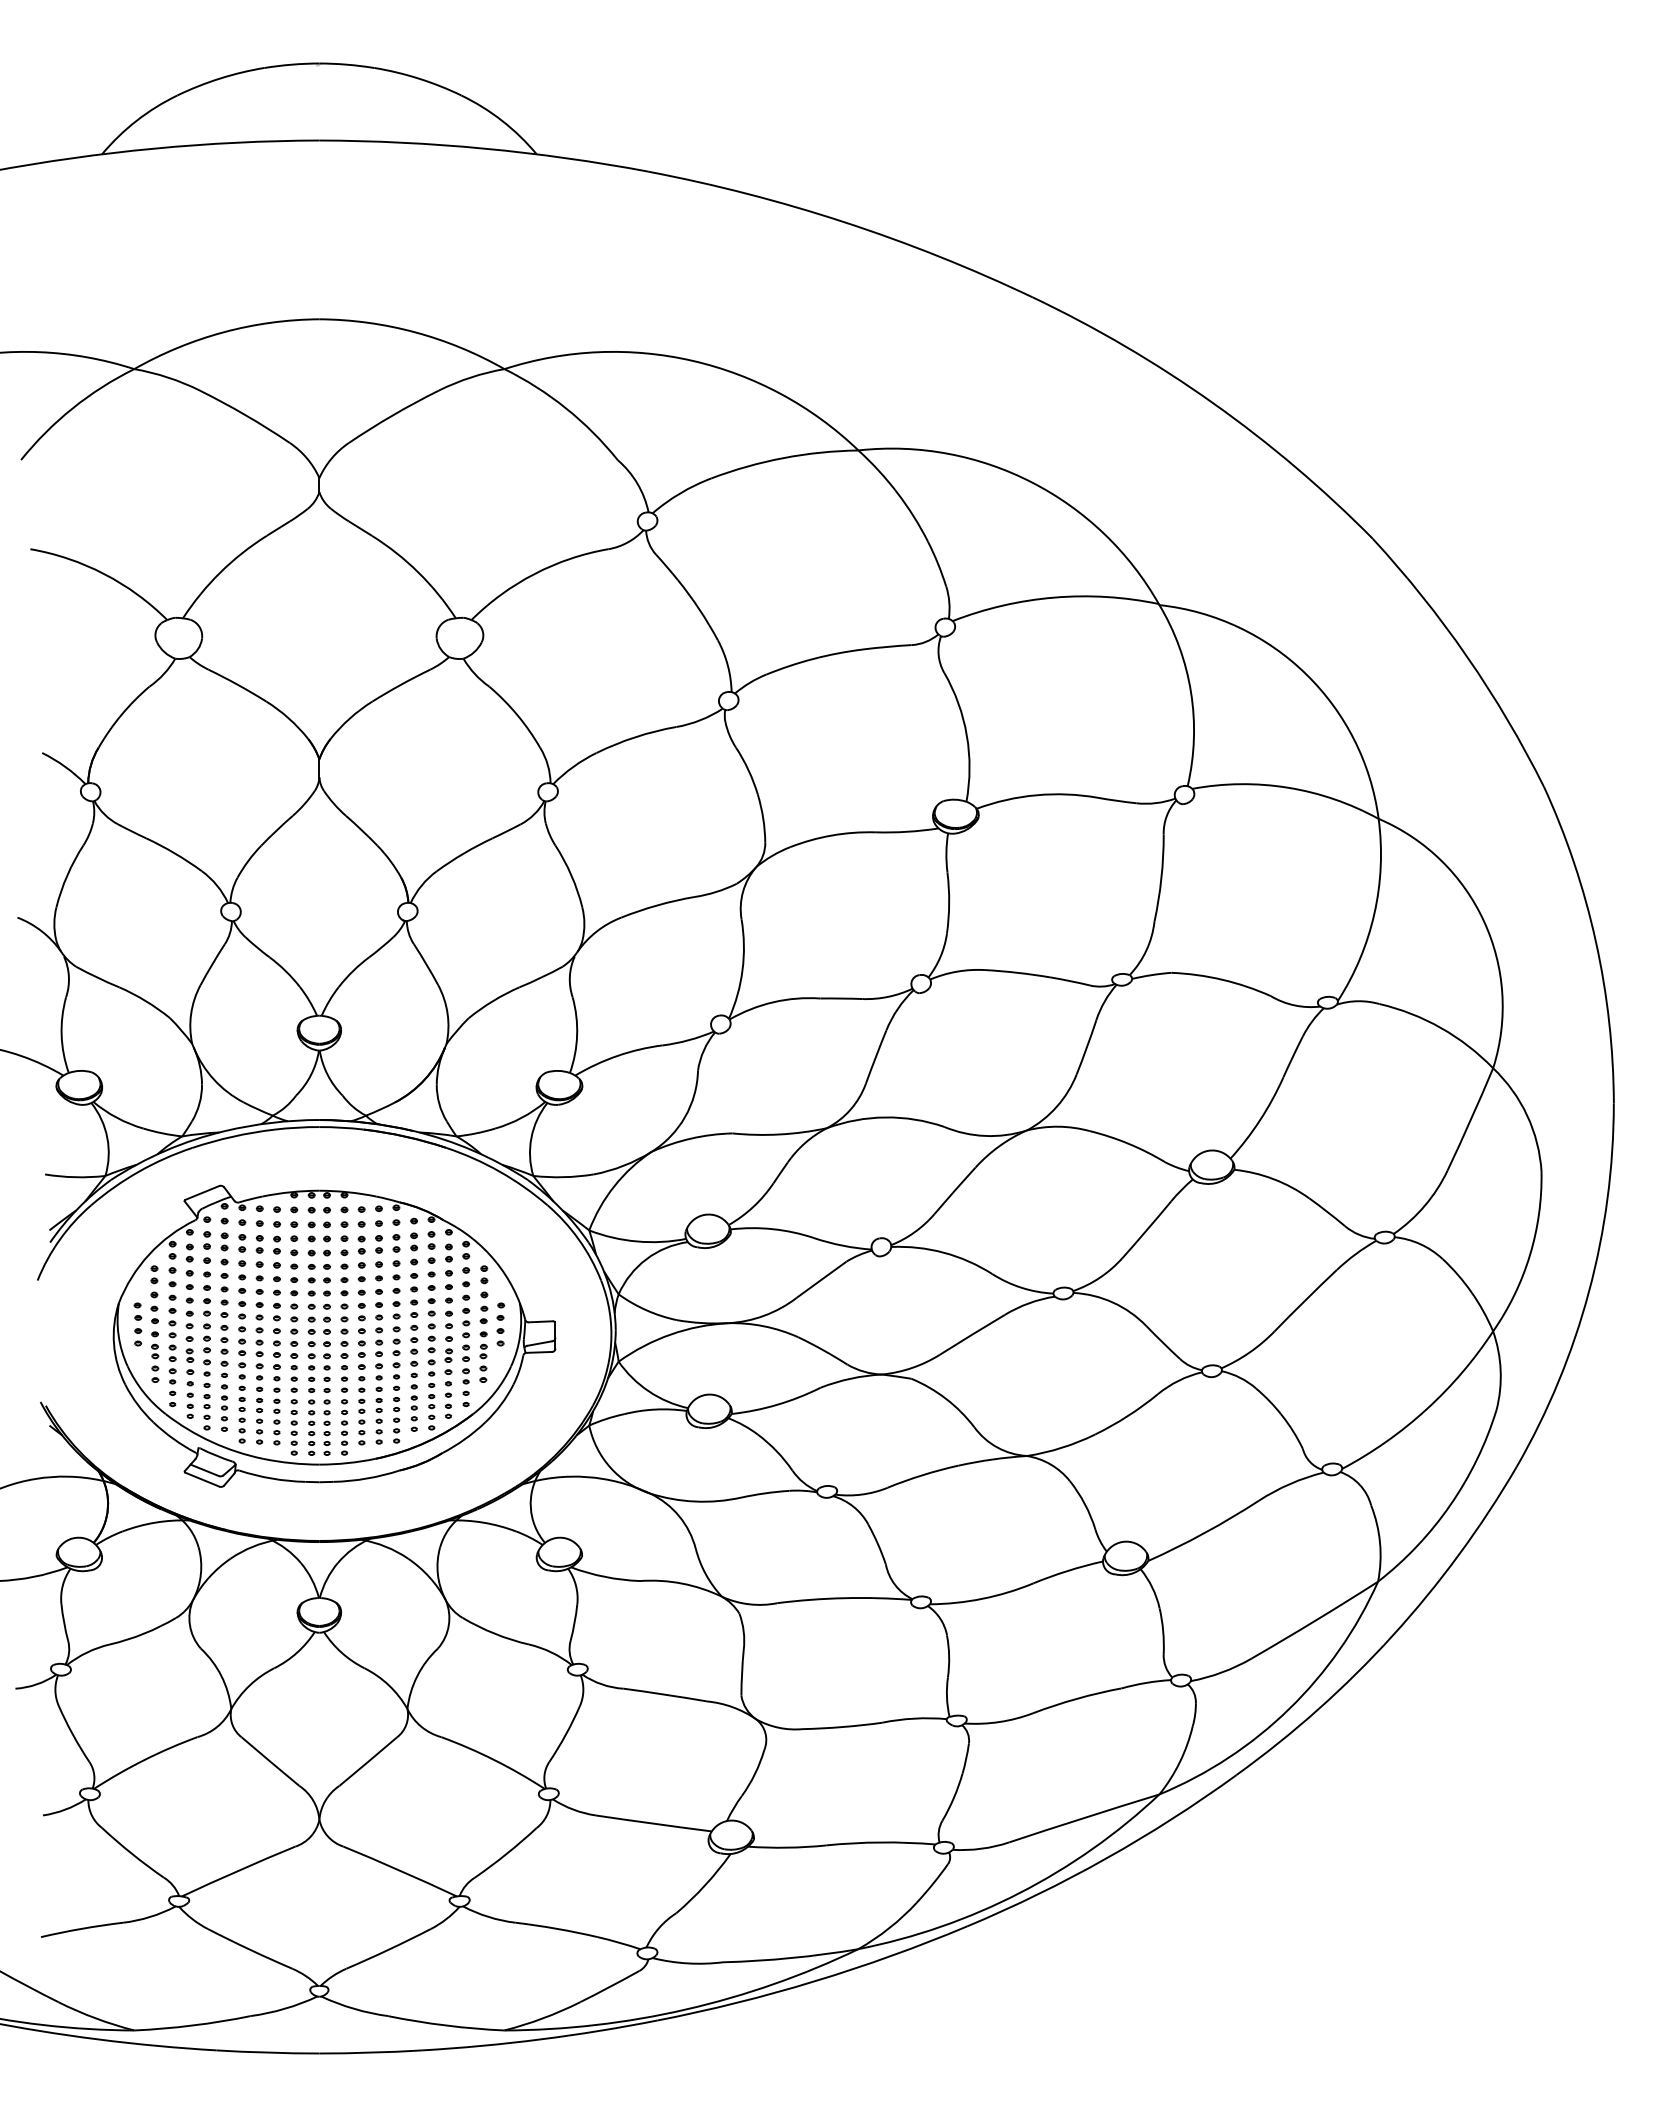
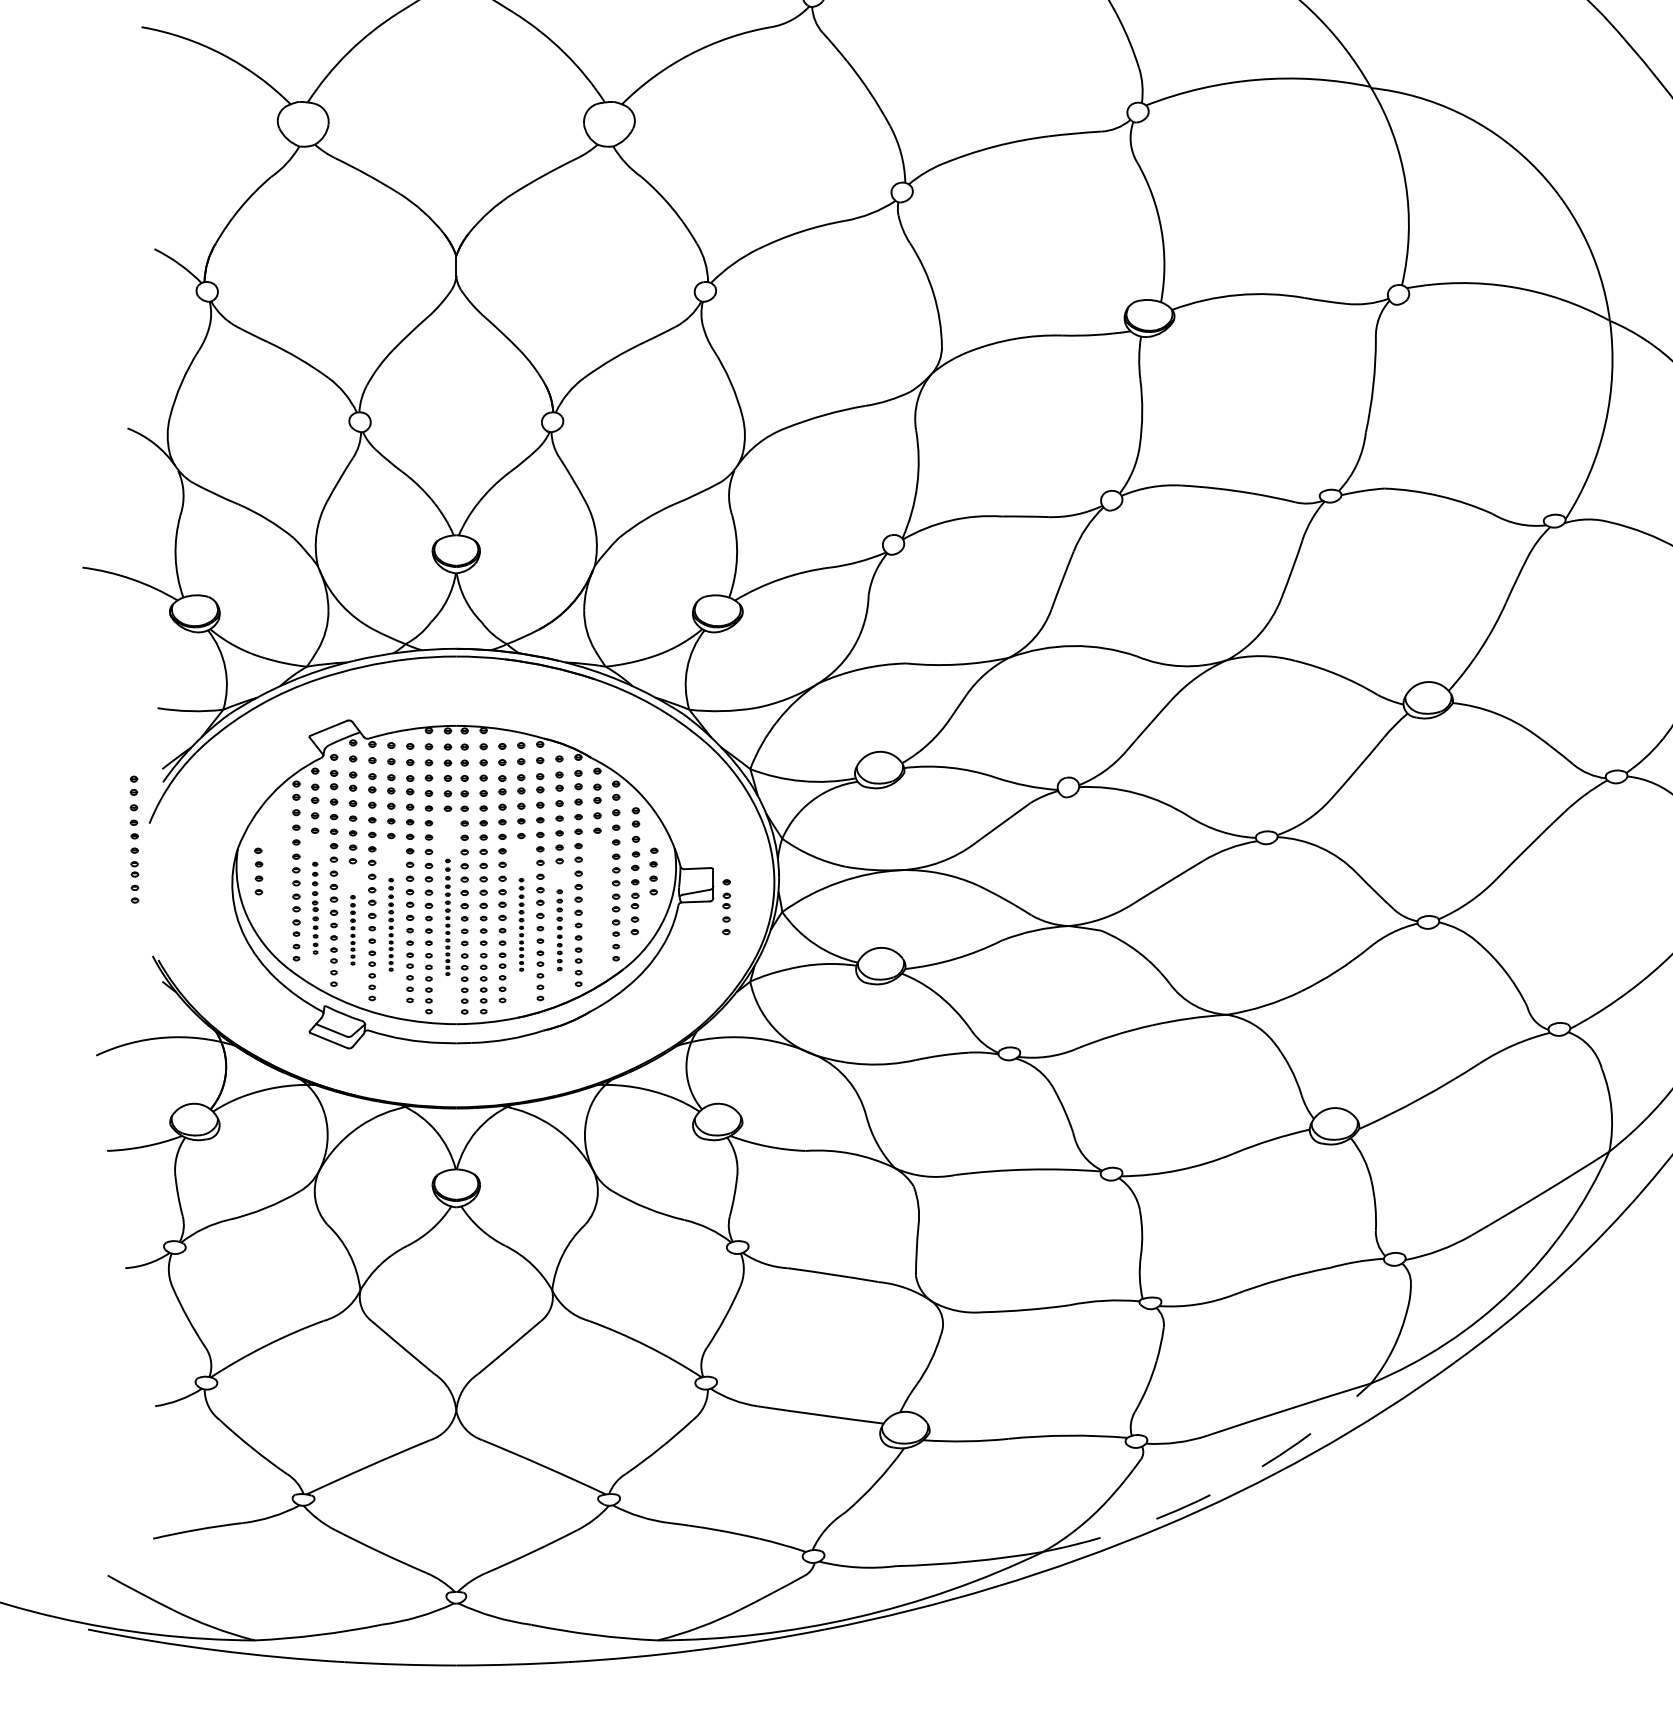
part: (154, 1323) -> (134, 838), moved
part: (567, 1356) -> (726, 906), added
part: (189, 1357) -> (314, 907), size x0.7
part: (448, 1357) -> (596, 907), removed
part: (311, 1366) -> (447, 917), size x0.6
part: (259, 1373) -> (391, 924), size x0.6
part: (379, 1373) -> (521, 924), size x0.6
part: (224, 1378) -> (352, 930), size x0.6
part: (414, 1378) -> (559, 930), size x0.7
arc: (1019, 1893) -> (1218, 1491), solid -> dashed

